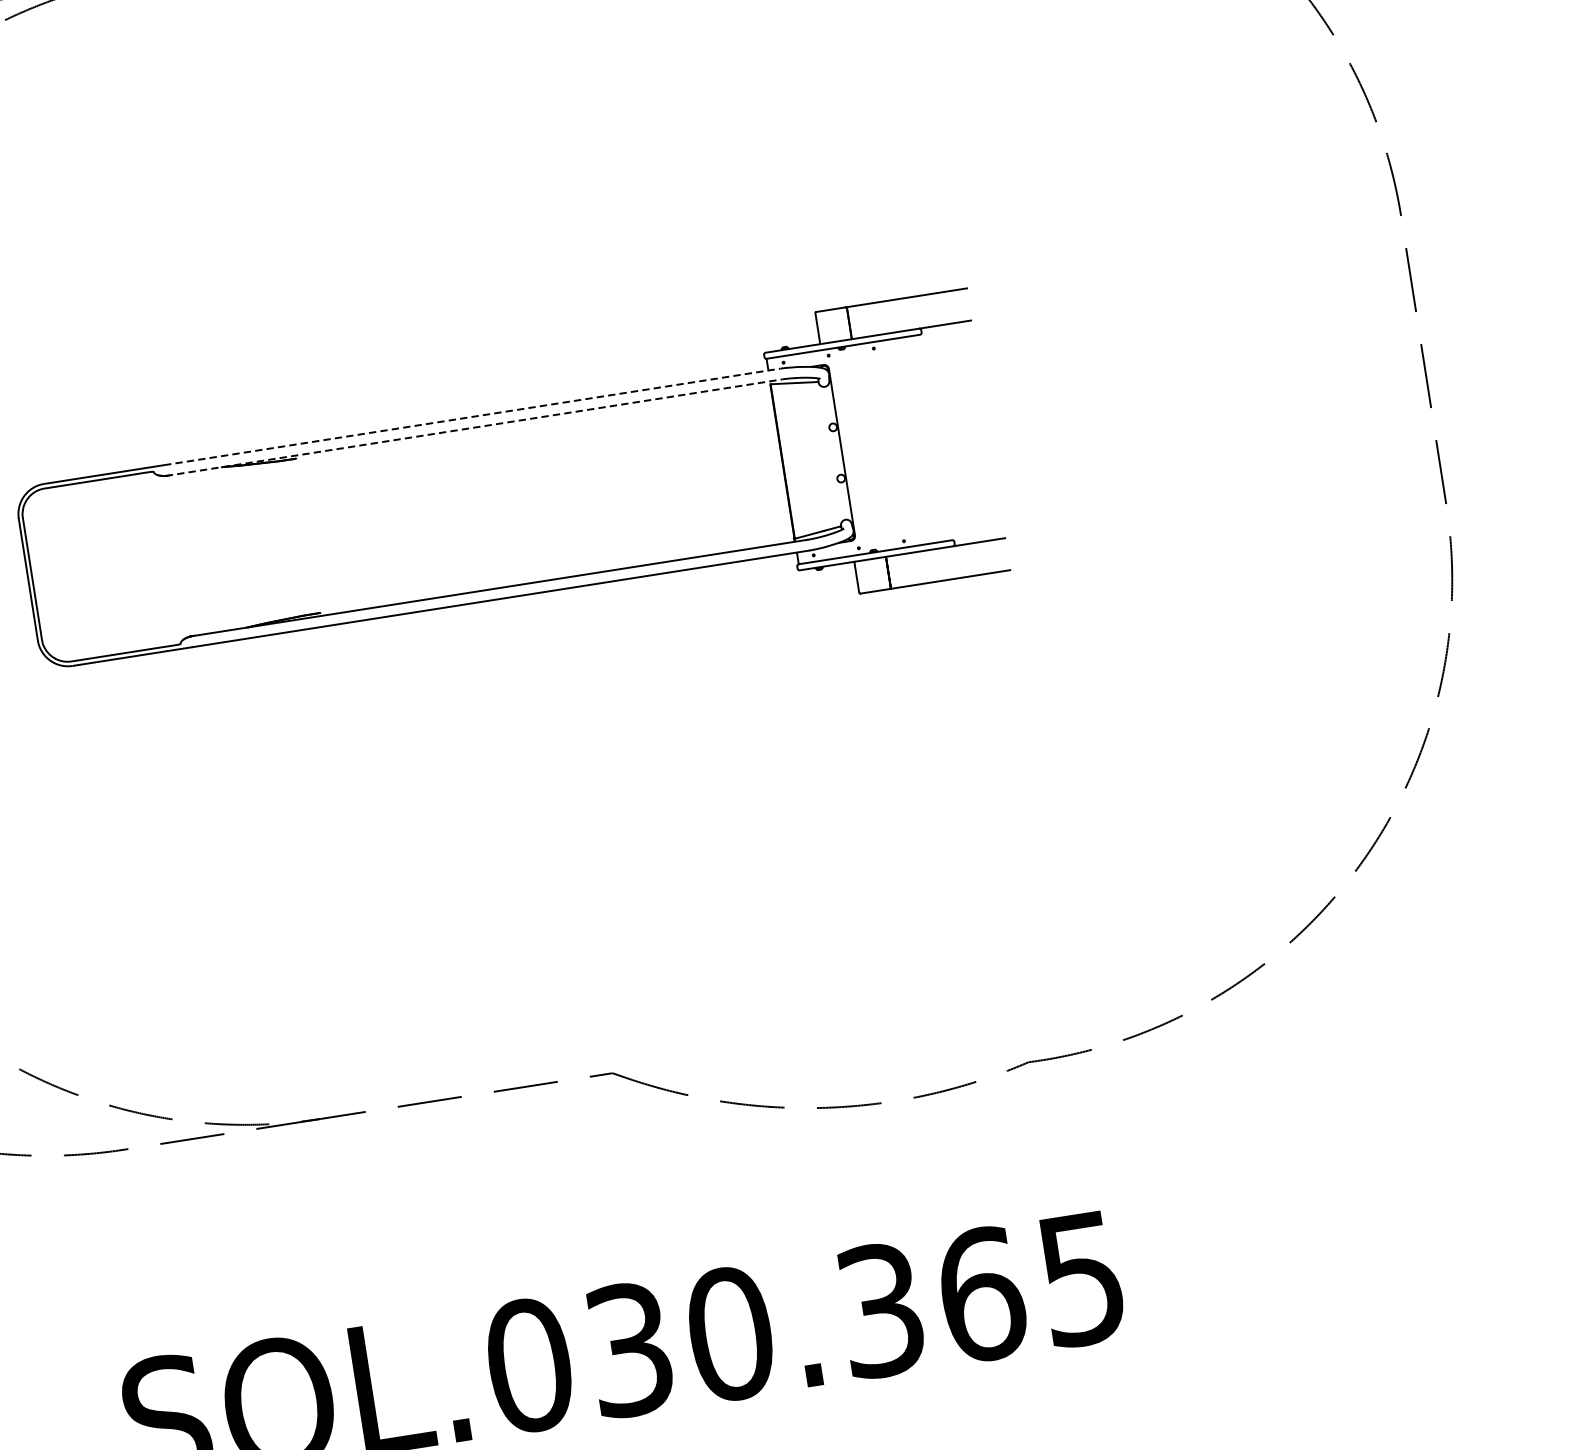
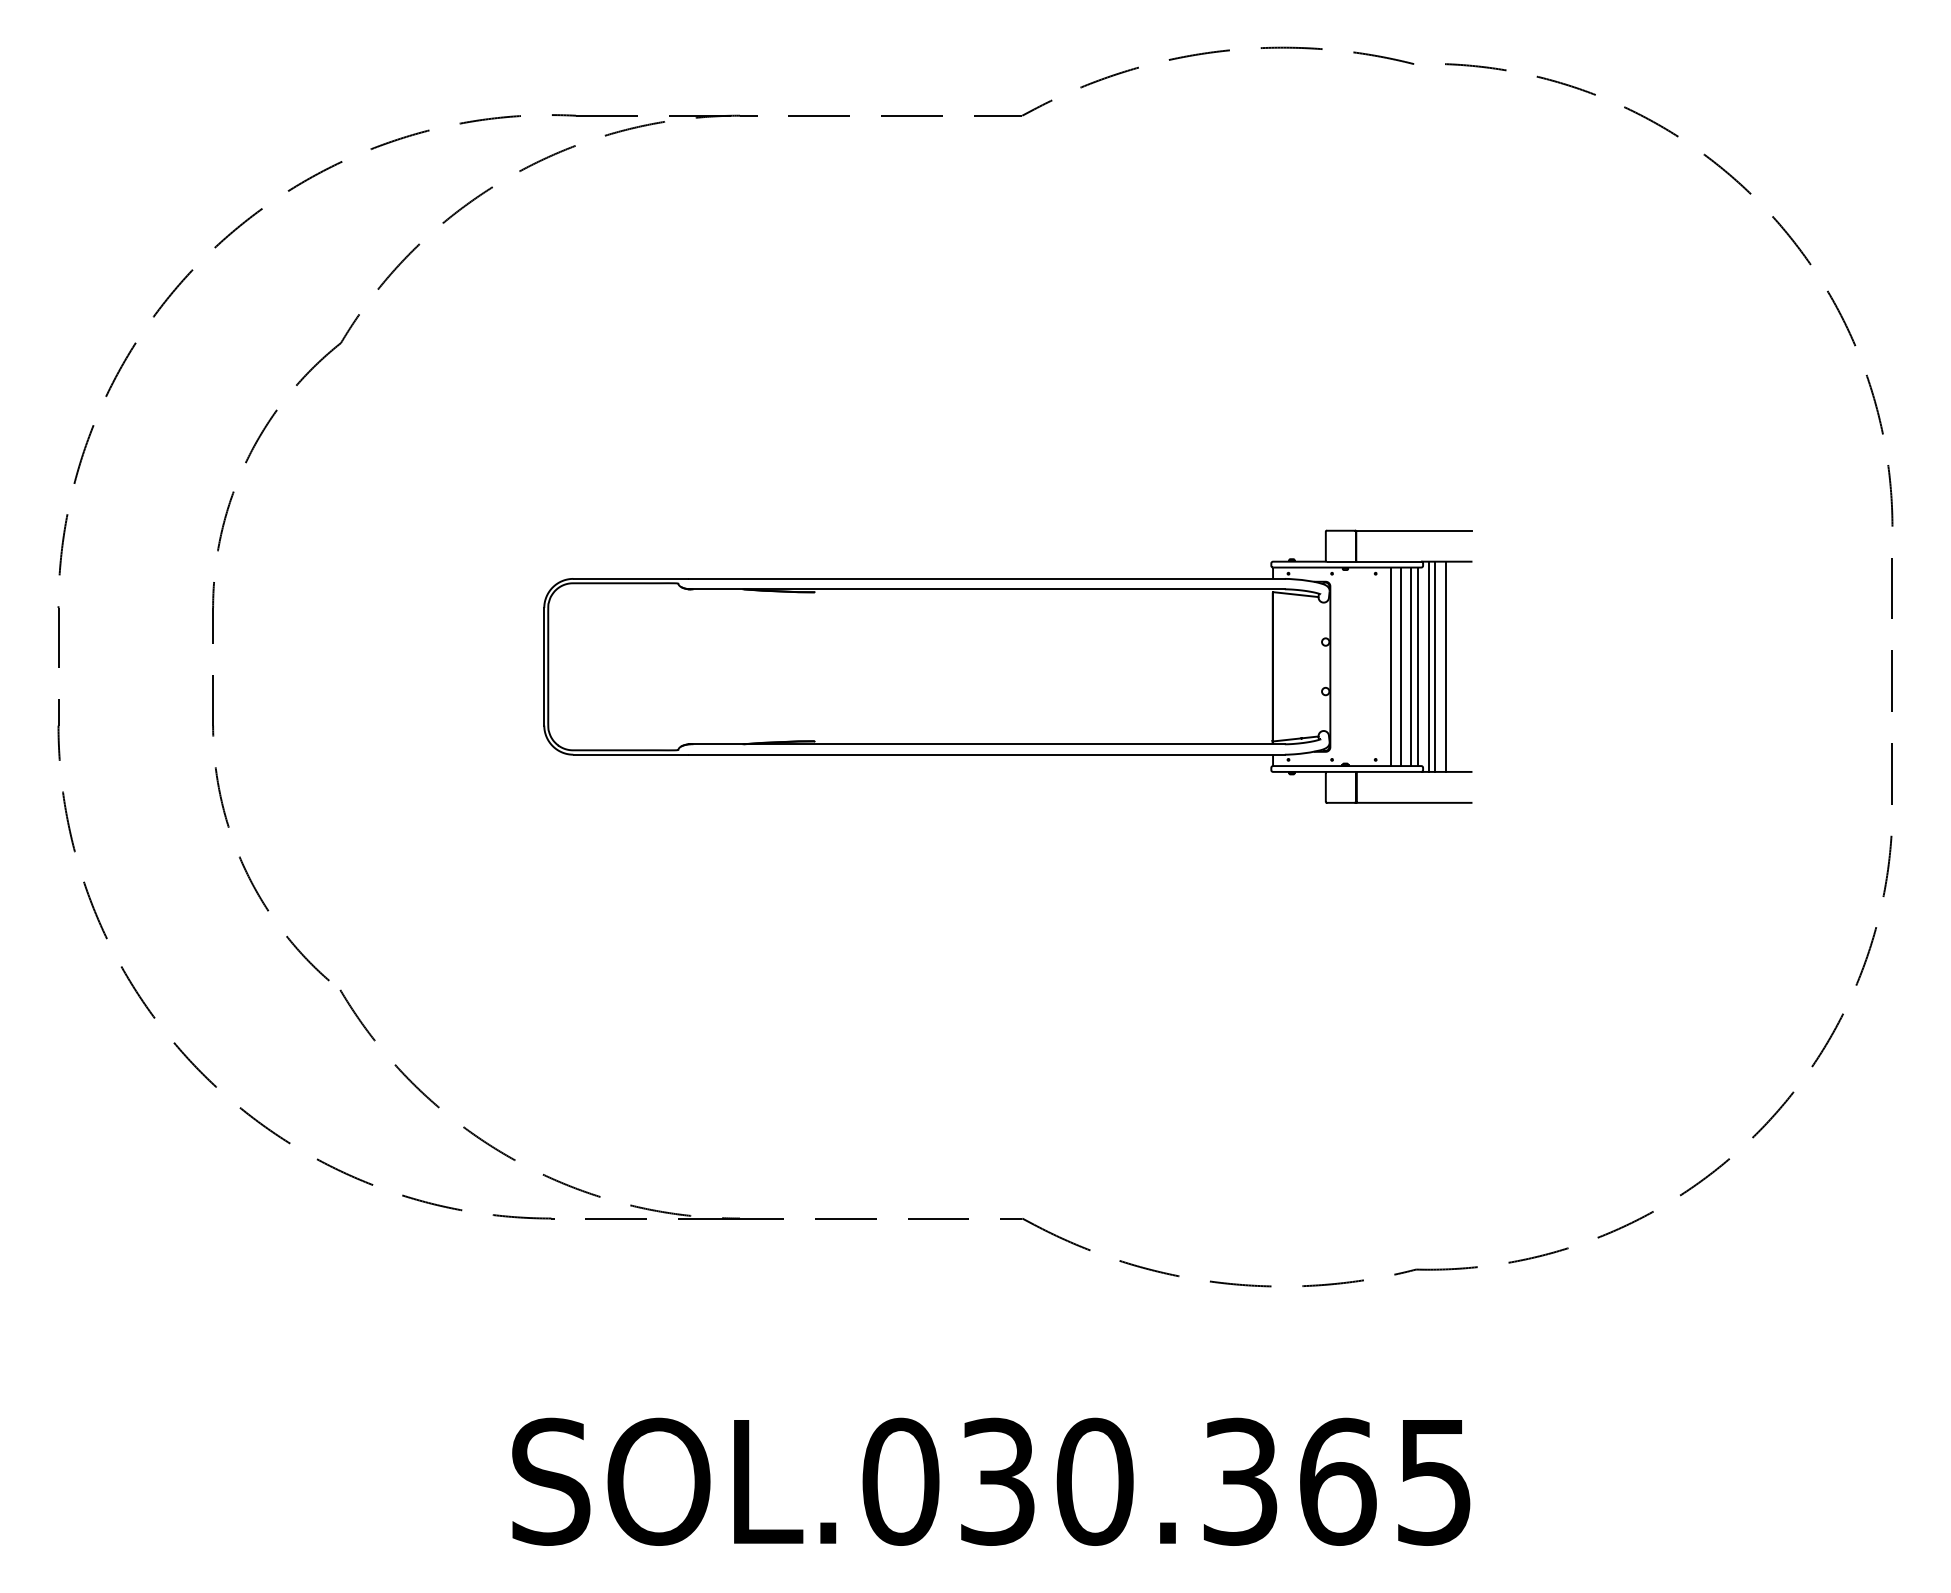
line: (472, 416) -> (987, 578), dashed -> solid
line: (474, 427) -> (987, 589), dashed -> solid
line: (961, 433) -> (1445, 666), added
line: (950, 434) -> (1435, 666), added
line: (943, 436) -> (1428, 666), added
line: (933, 437) -> (1418, 666), added
line: (925, 438) -> (1411, 666), added
line: (914, 440) -> (1400, 666), added
line: (905, 442) -> (1391, 666), added

